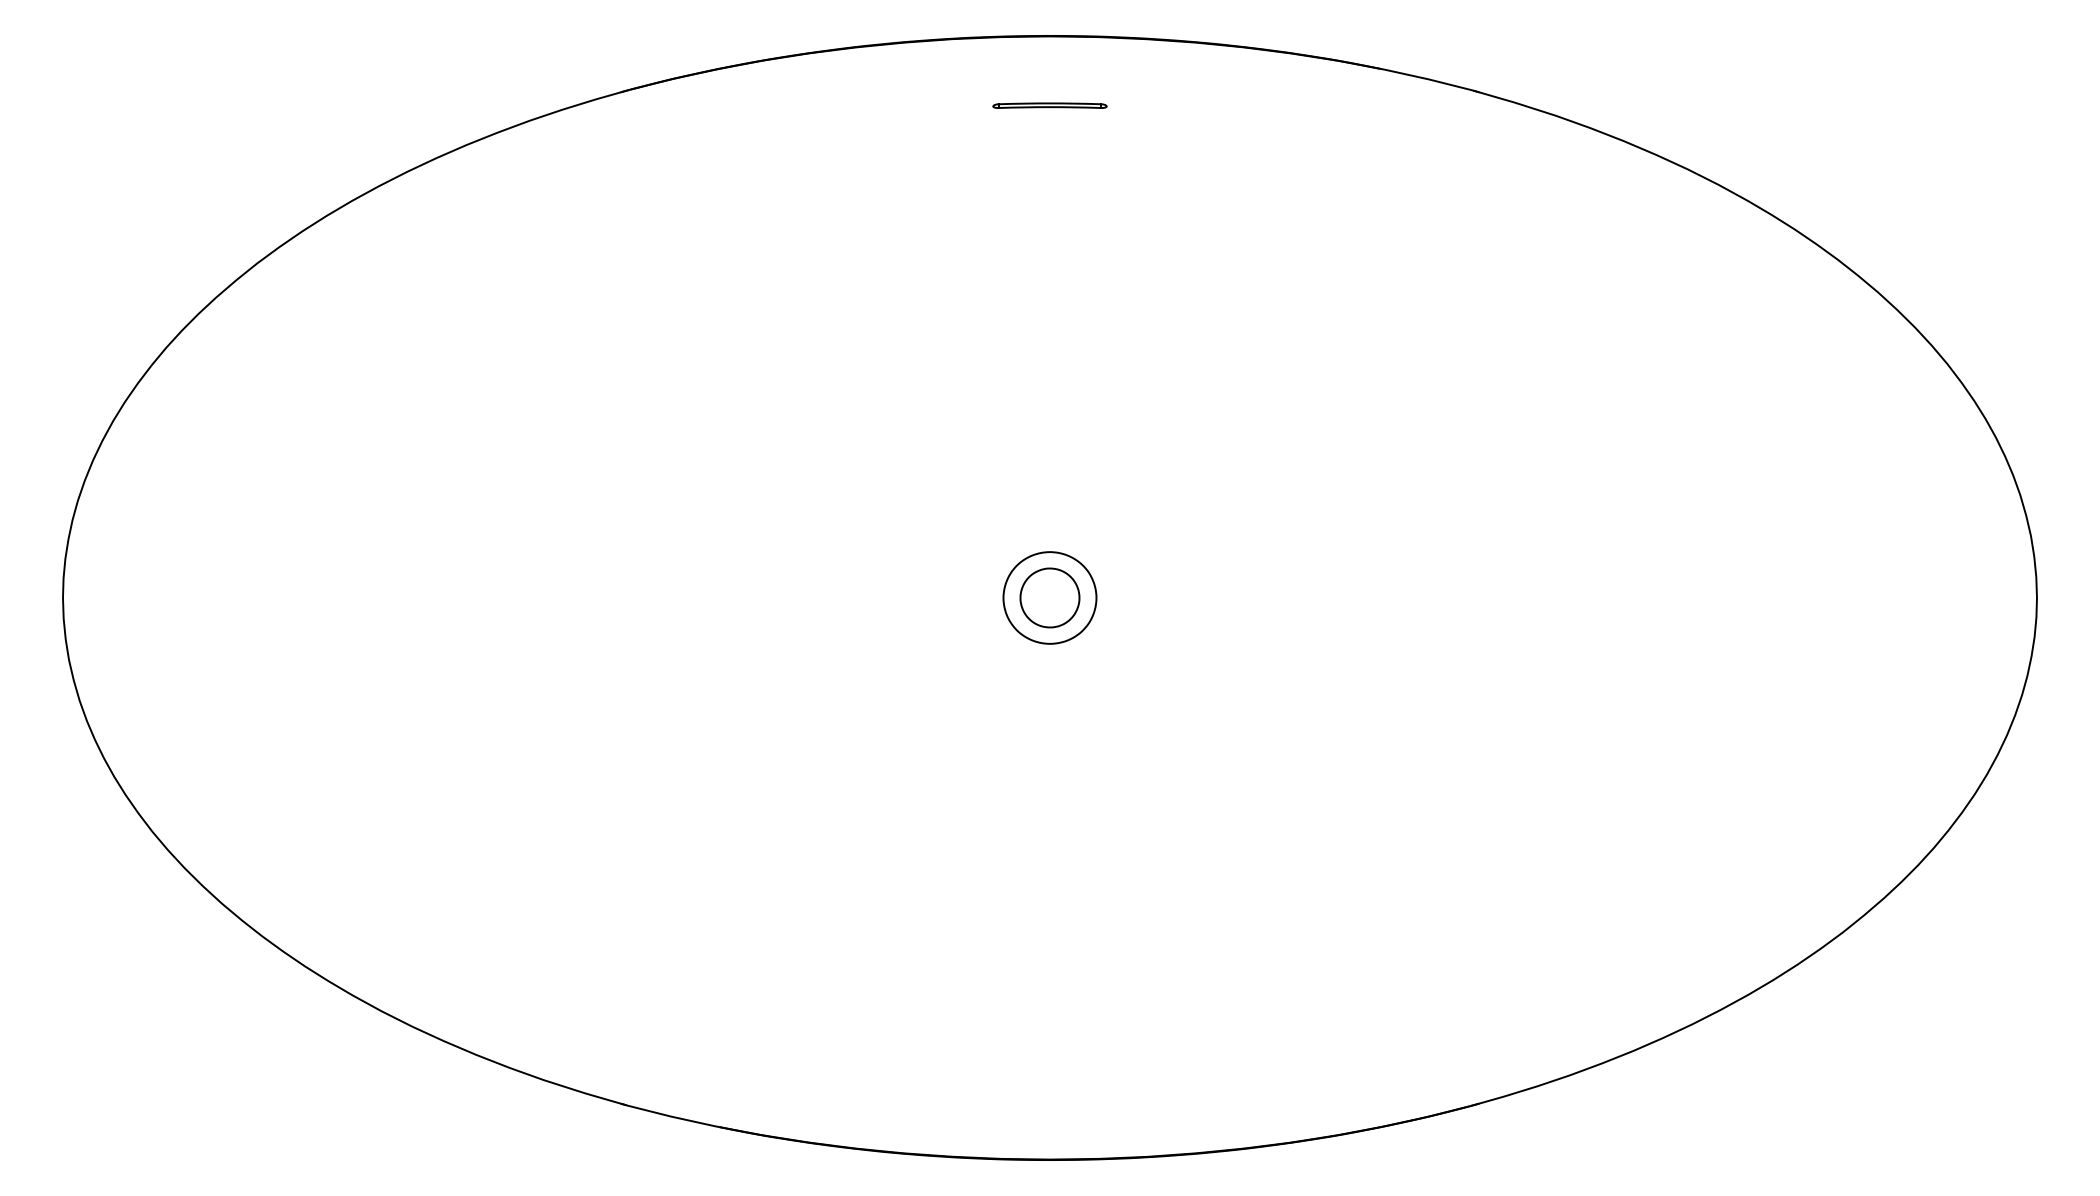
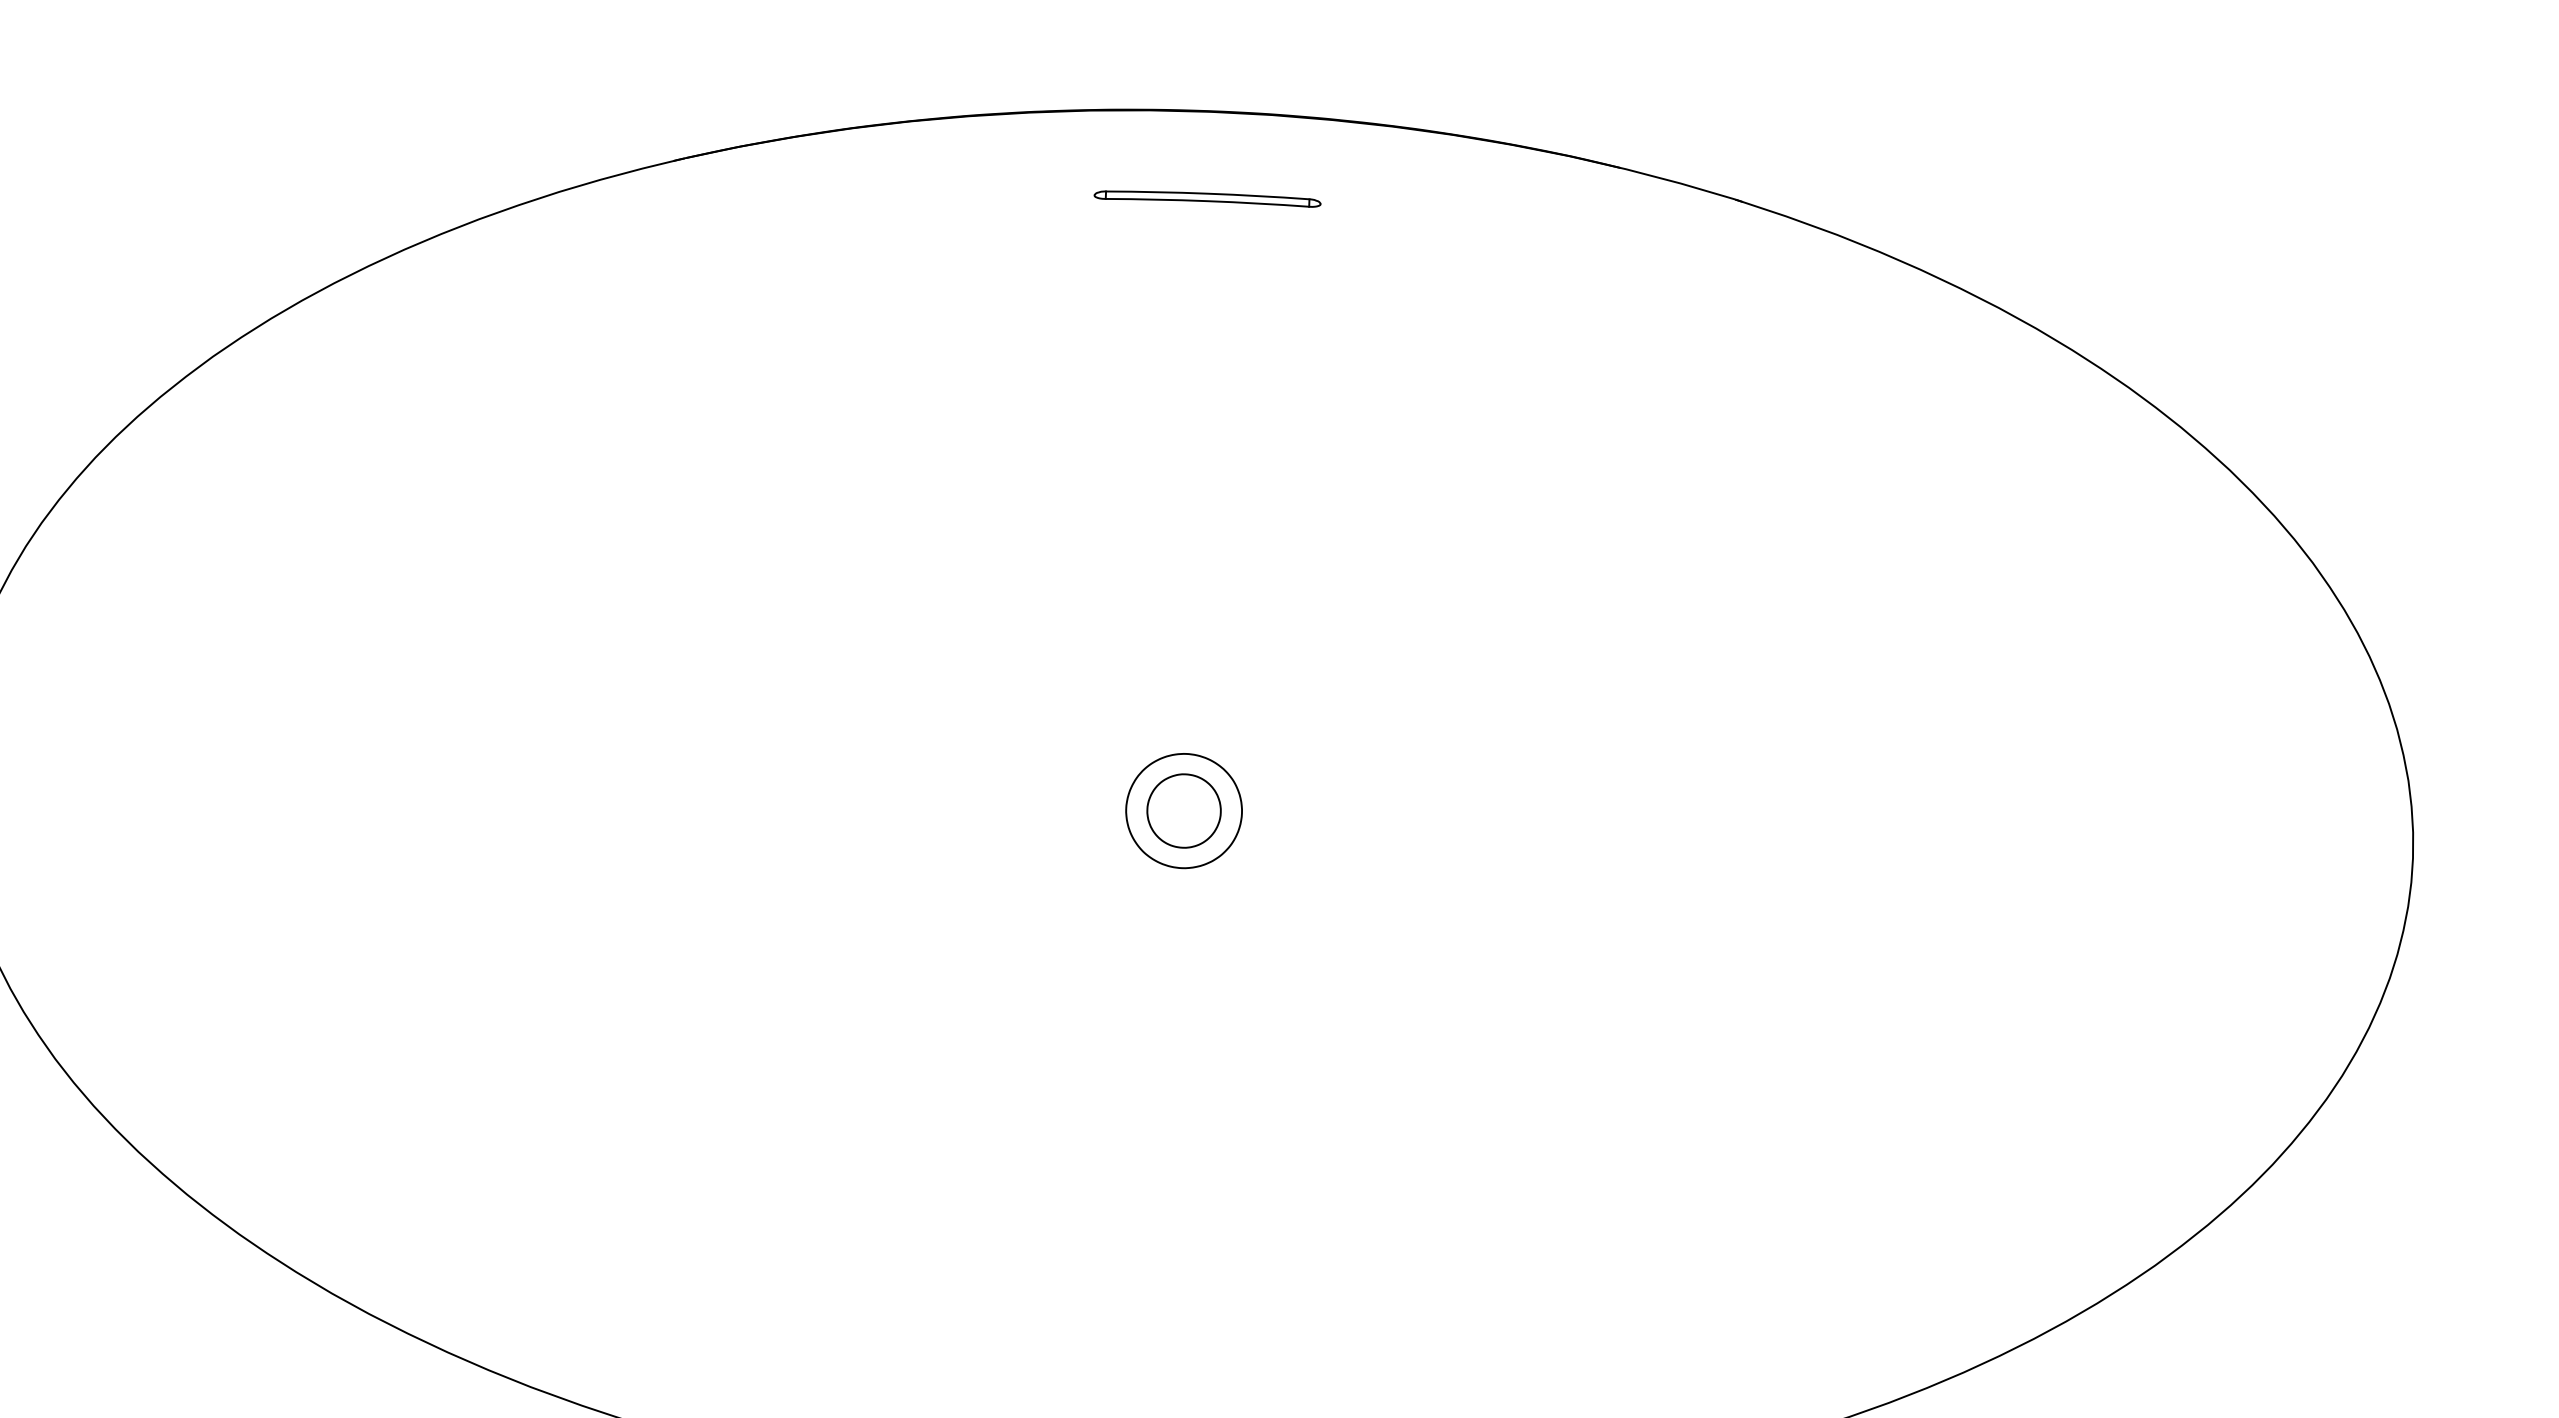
part: (1049, 105) -> (1207, 197), size x1.6

